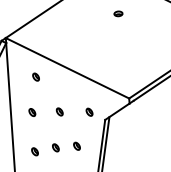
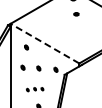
line: (68, 67) -> (45, 43), solid -> dashed
part: (54, 148) -> (34, 89), size x0.6

